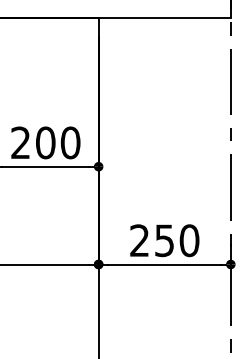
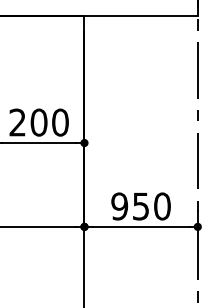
text: (139, 240) -> (119, 206), 250 -> 950

